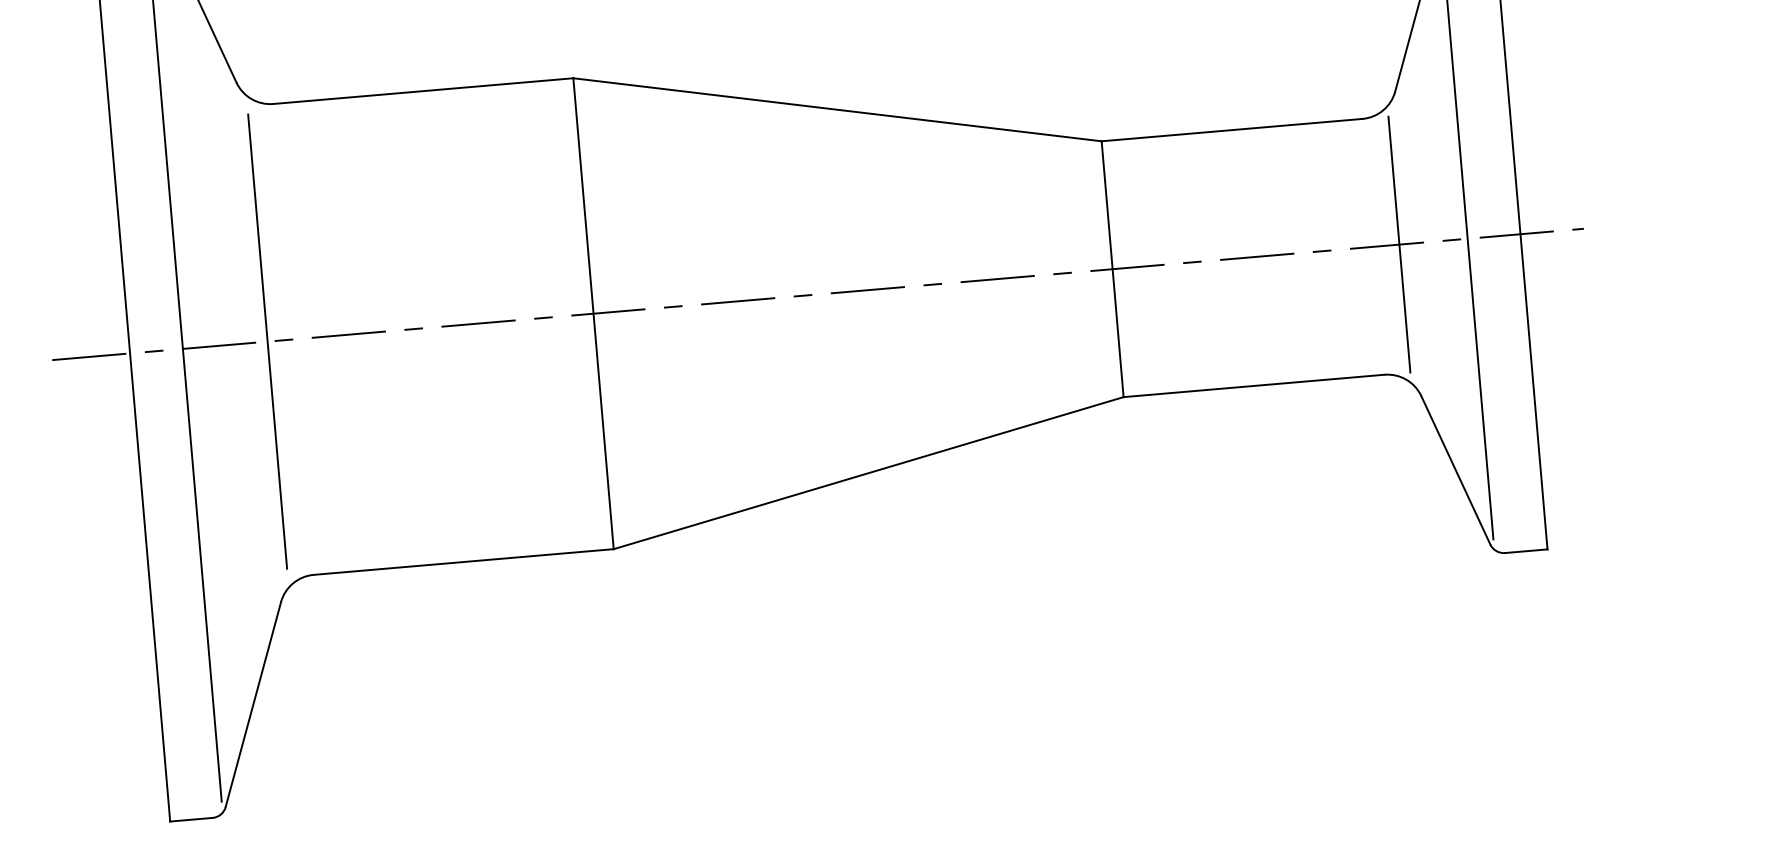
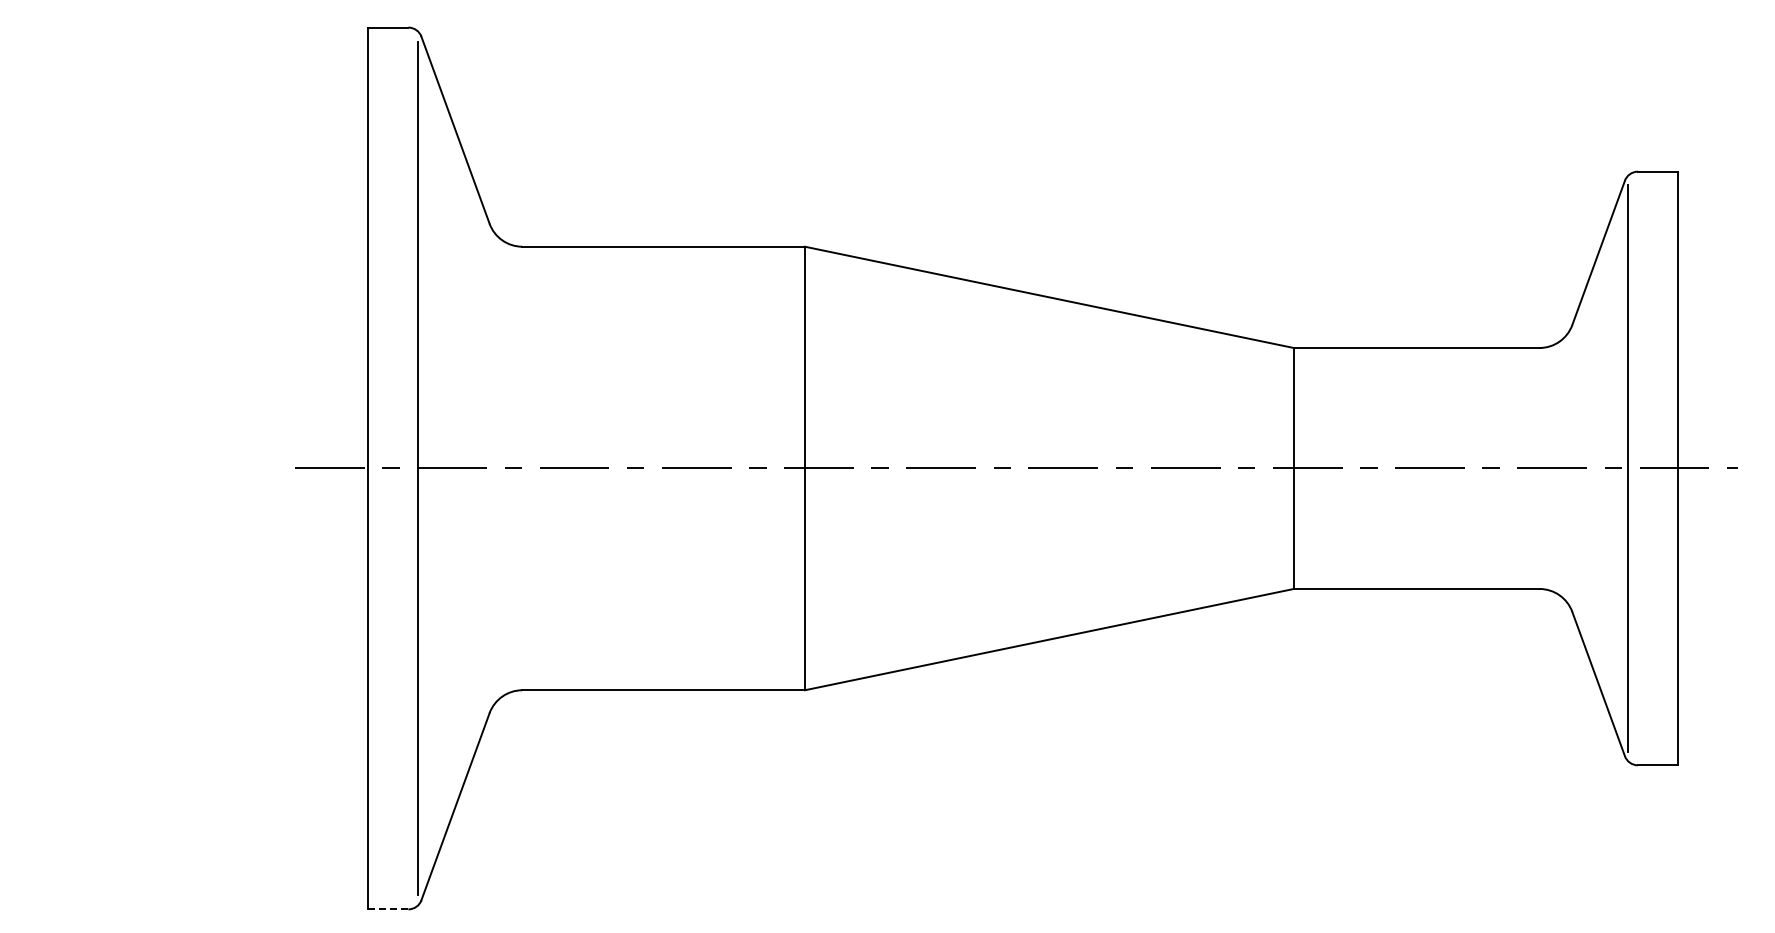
line: (1398, 244) -> (1563, 468), removed
line: (267, 341) -> (497, 468), removed
line: (191, 819) -> (388, 909), solid -> dashed

